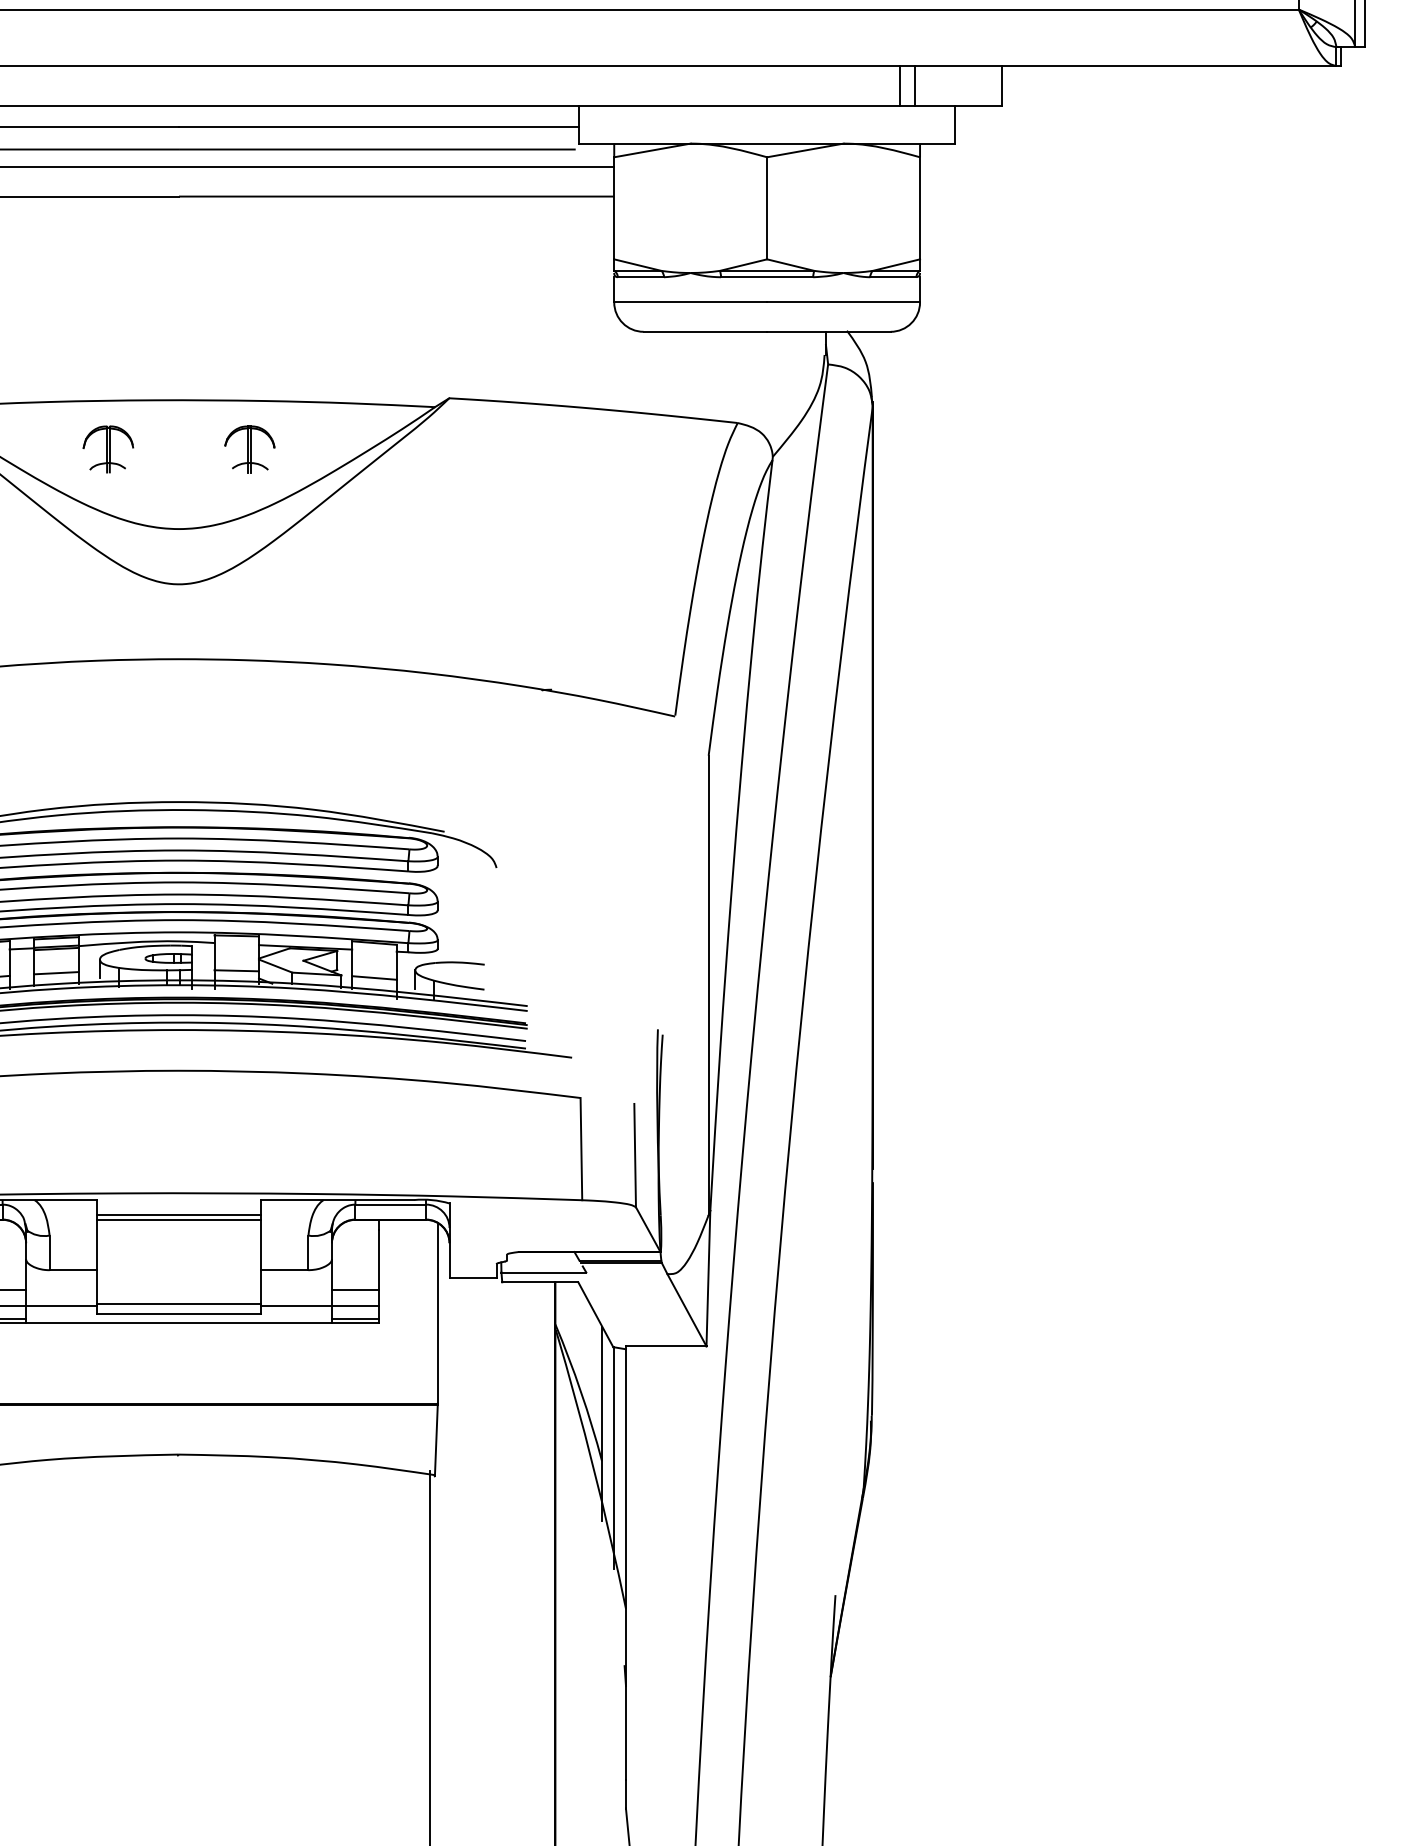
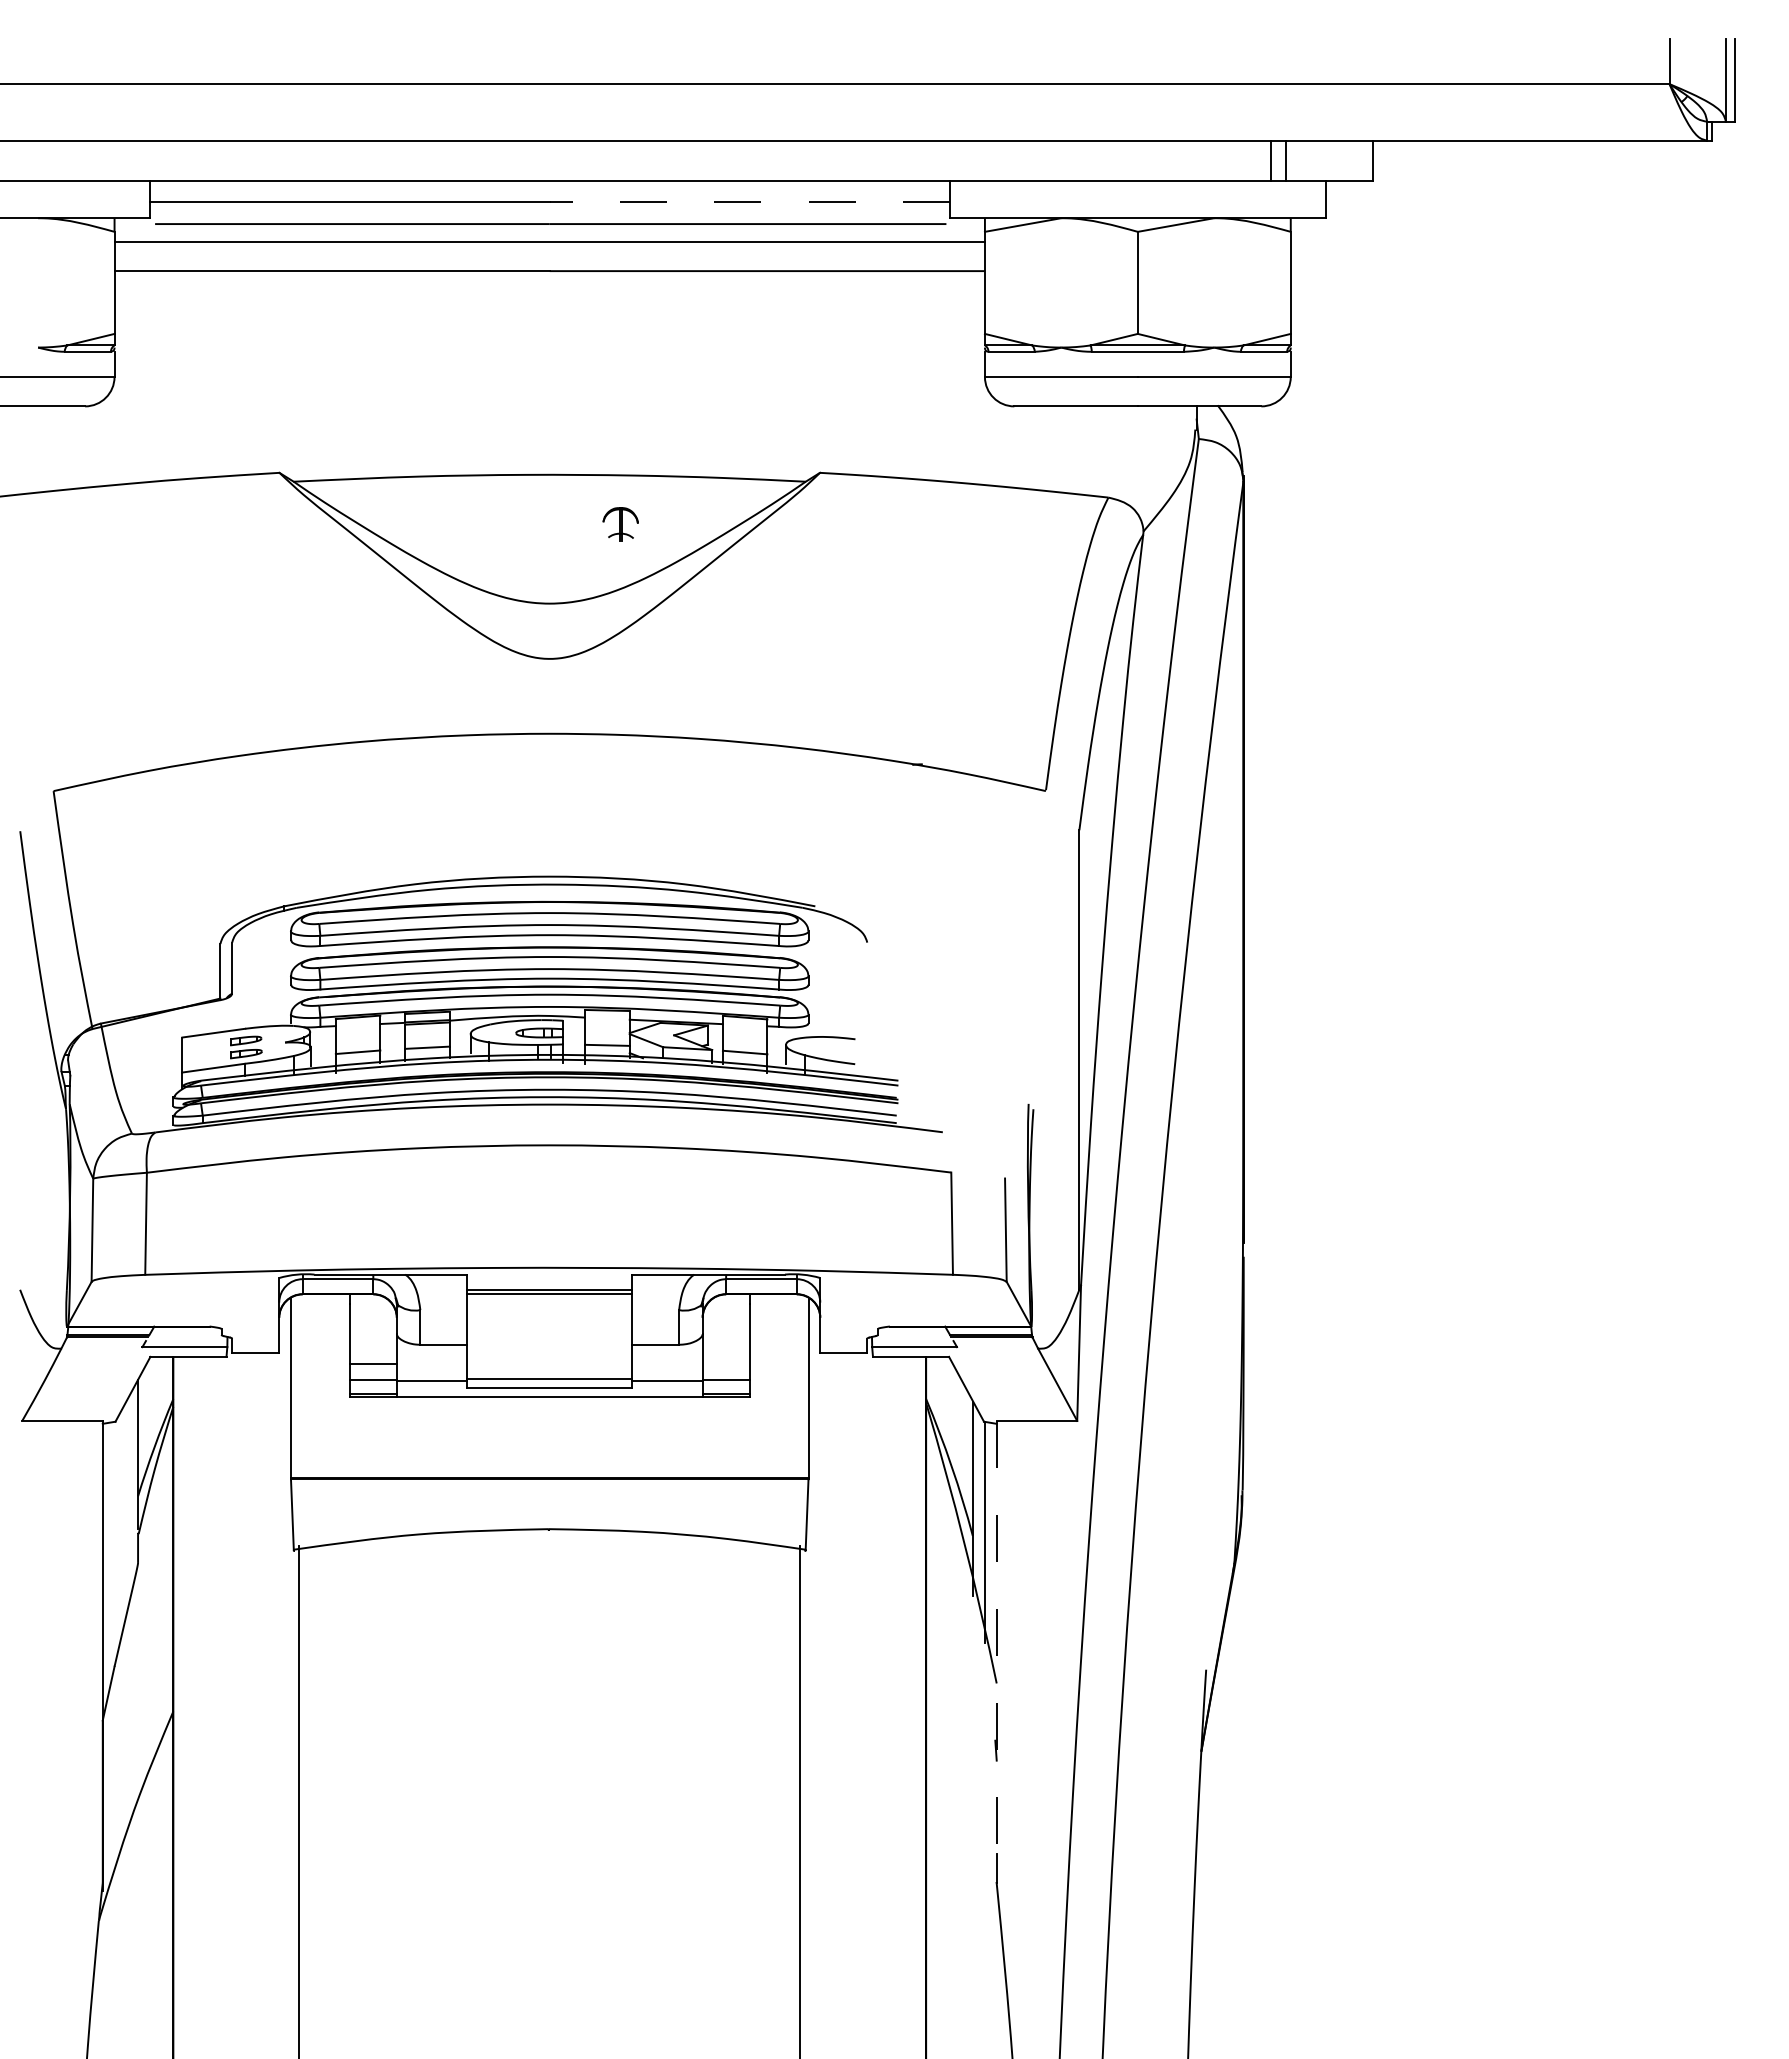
line: (378, 126) -> (749, 201), solid -> dashed
part: (107, 448) -> (478, 523), removed
part: (249, 449) -> (620, 524), size x0.7
line: (354, 1289) -> (725, 1364), removed
line: (625, 1562) -> (996, 1637), solid -> dashed

